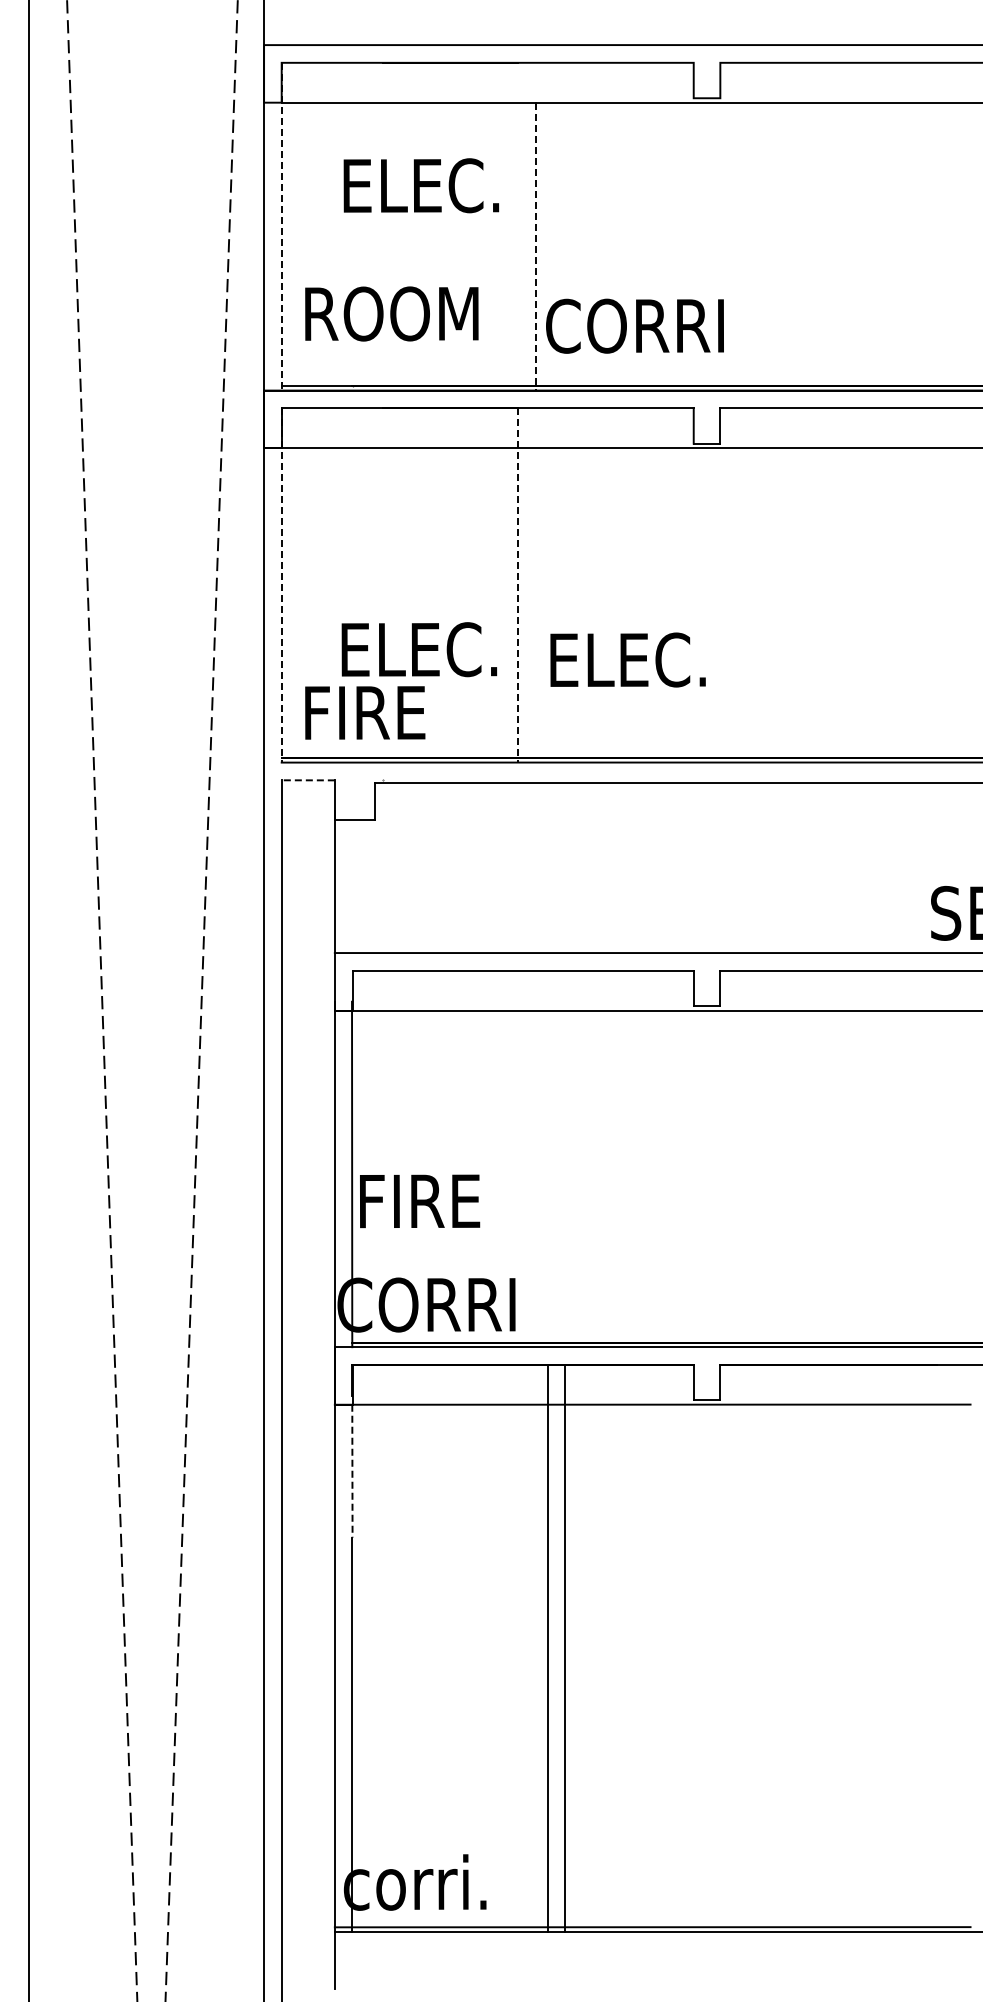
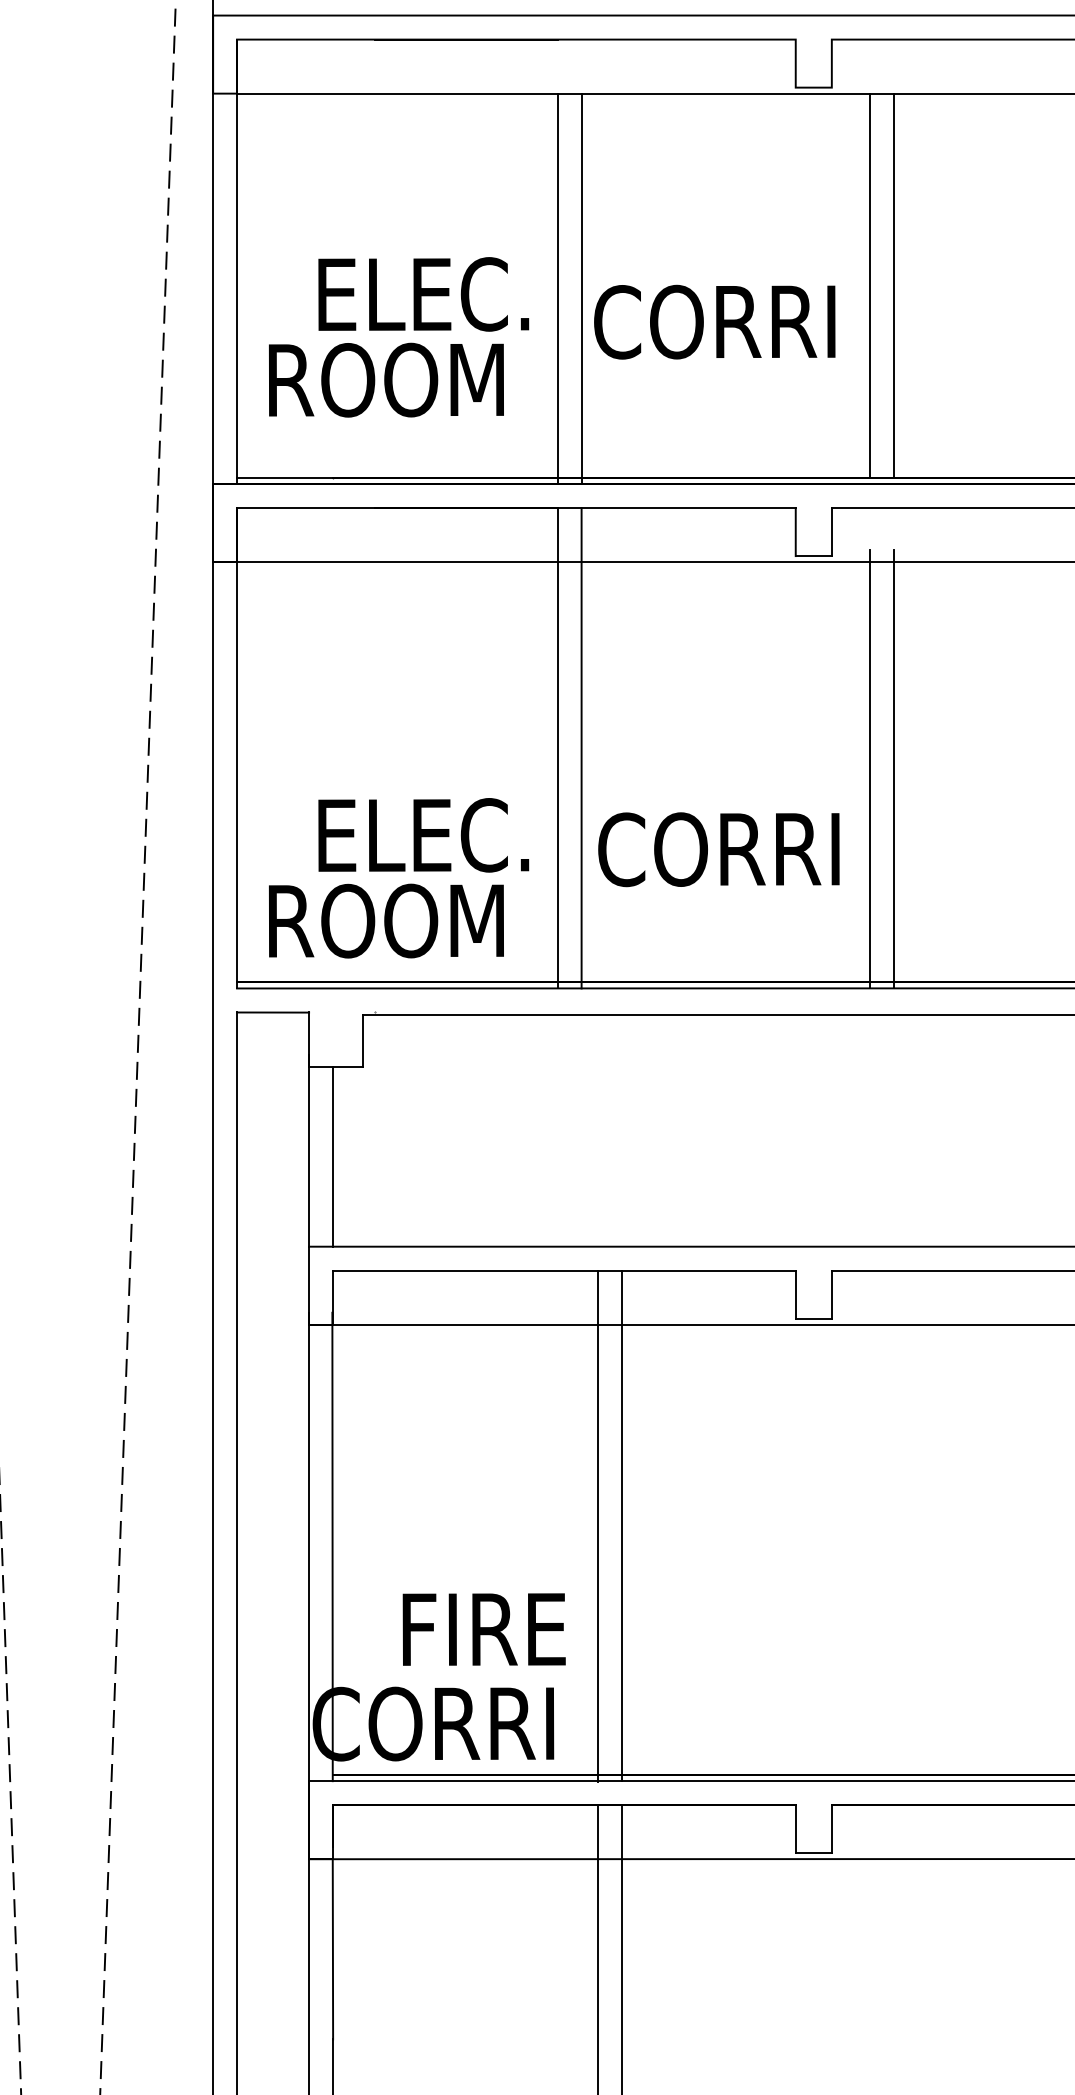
text: (421, 185) -> (423, 294), moved
line: (281, 226) -> (236, 261), dashed -> solid
line: (748, 244) -> (870, 285), added
line: (766, 244) -> (894, 285), added
line: (518, 246) -> (558, 288), added
line: (535, 246) -> (581, 288), dashed -> solid
text: (634, 325) -> (714, 321), moved
line: (281, 585) -> (236, 748), dashed -> solid
line: (518, 585) -> (558, 748), dashed -> solid
line: (535, 585) -> (581, 748), added
line: (748, 600) -> (870, 768), added
line: (766, 600) -> (894, 768), added
text: (637, 659) -> (719, 848), ELEC. -> CORRI
text: (394, 712) -> (389, 920), FIRE -> ROOM
line: (308, 780) -> (273, 1012), dashed -> solid
line: (352, 886) -> (333, 1156), added
line: (547, 1158) -> (597, 1525), added
line: (565, 1158) -> (621, 1525), added
text: (420, 1201) -> (484, 1629), moved
line: (352, 1471) -> (333, 1949), dashed -> solid

